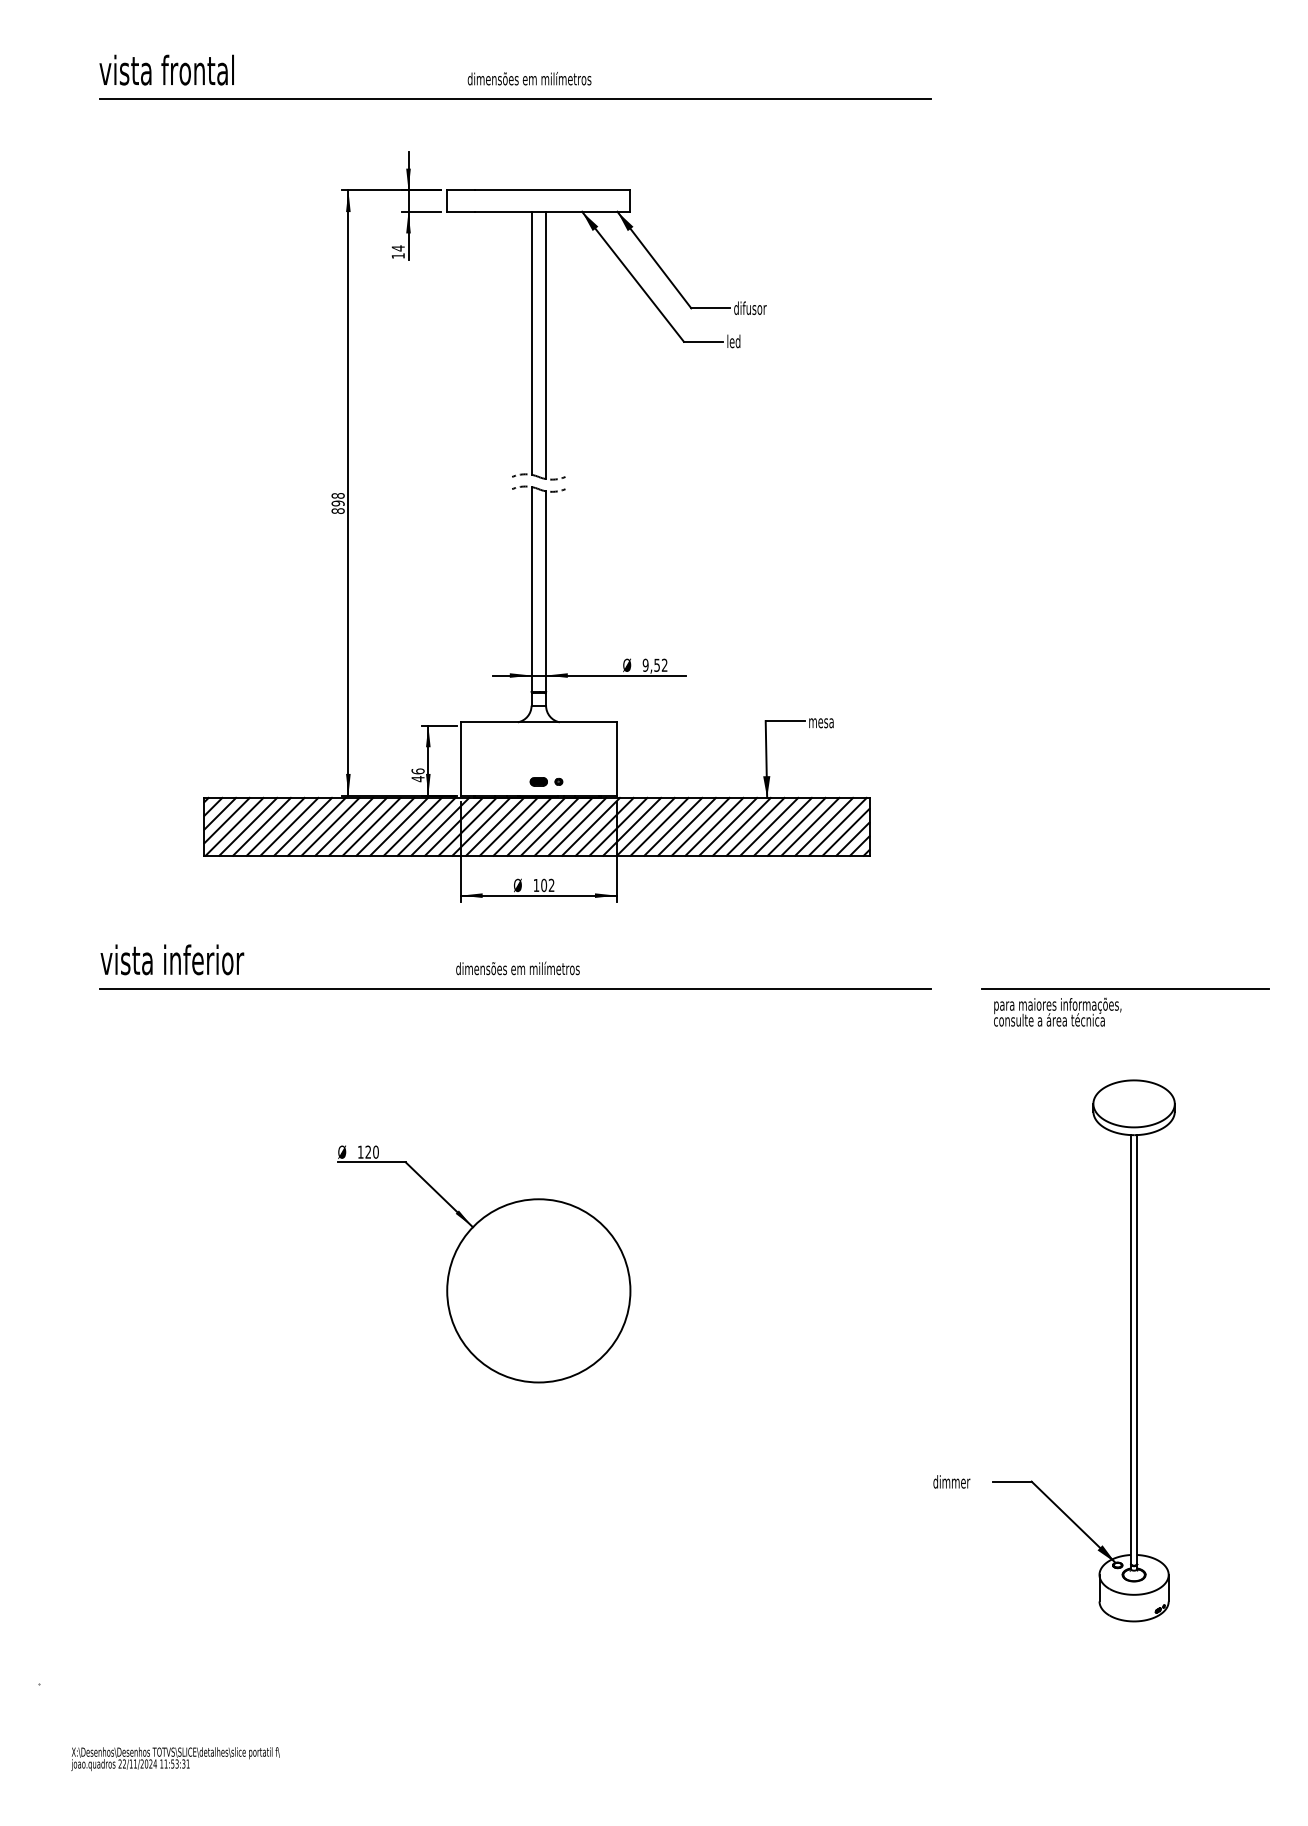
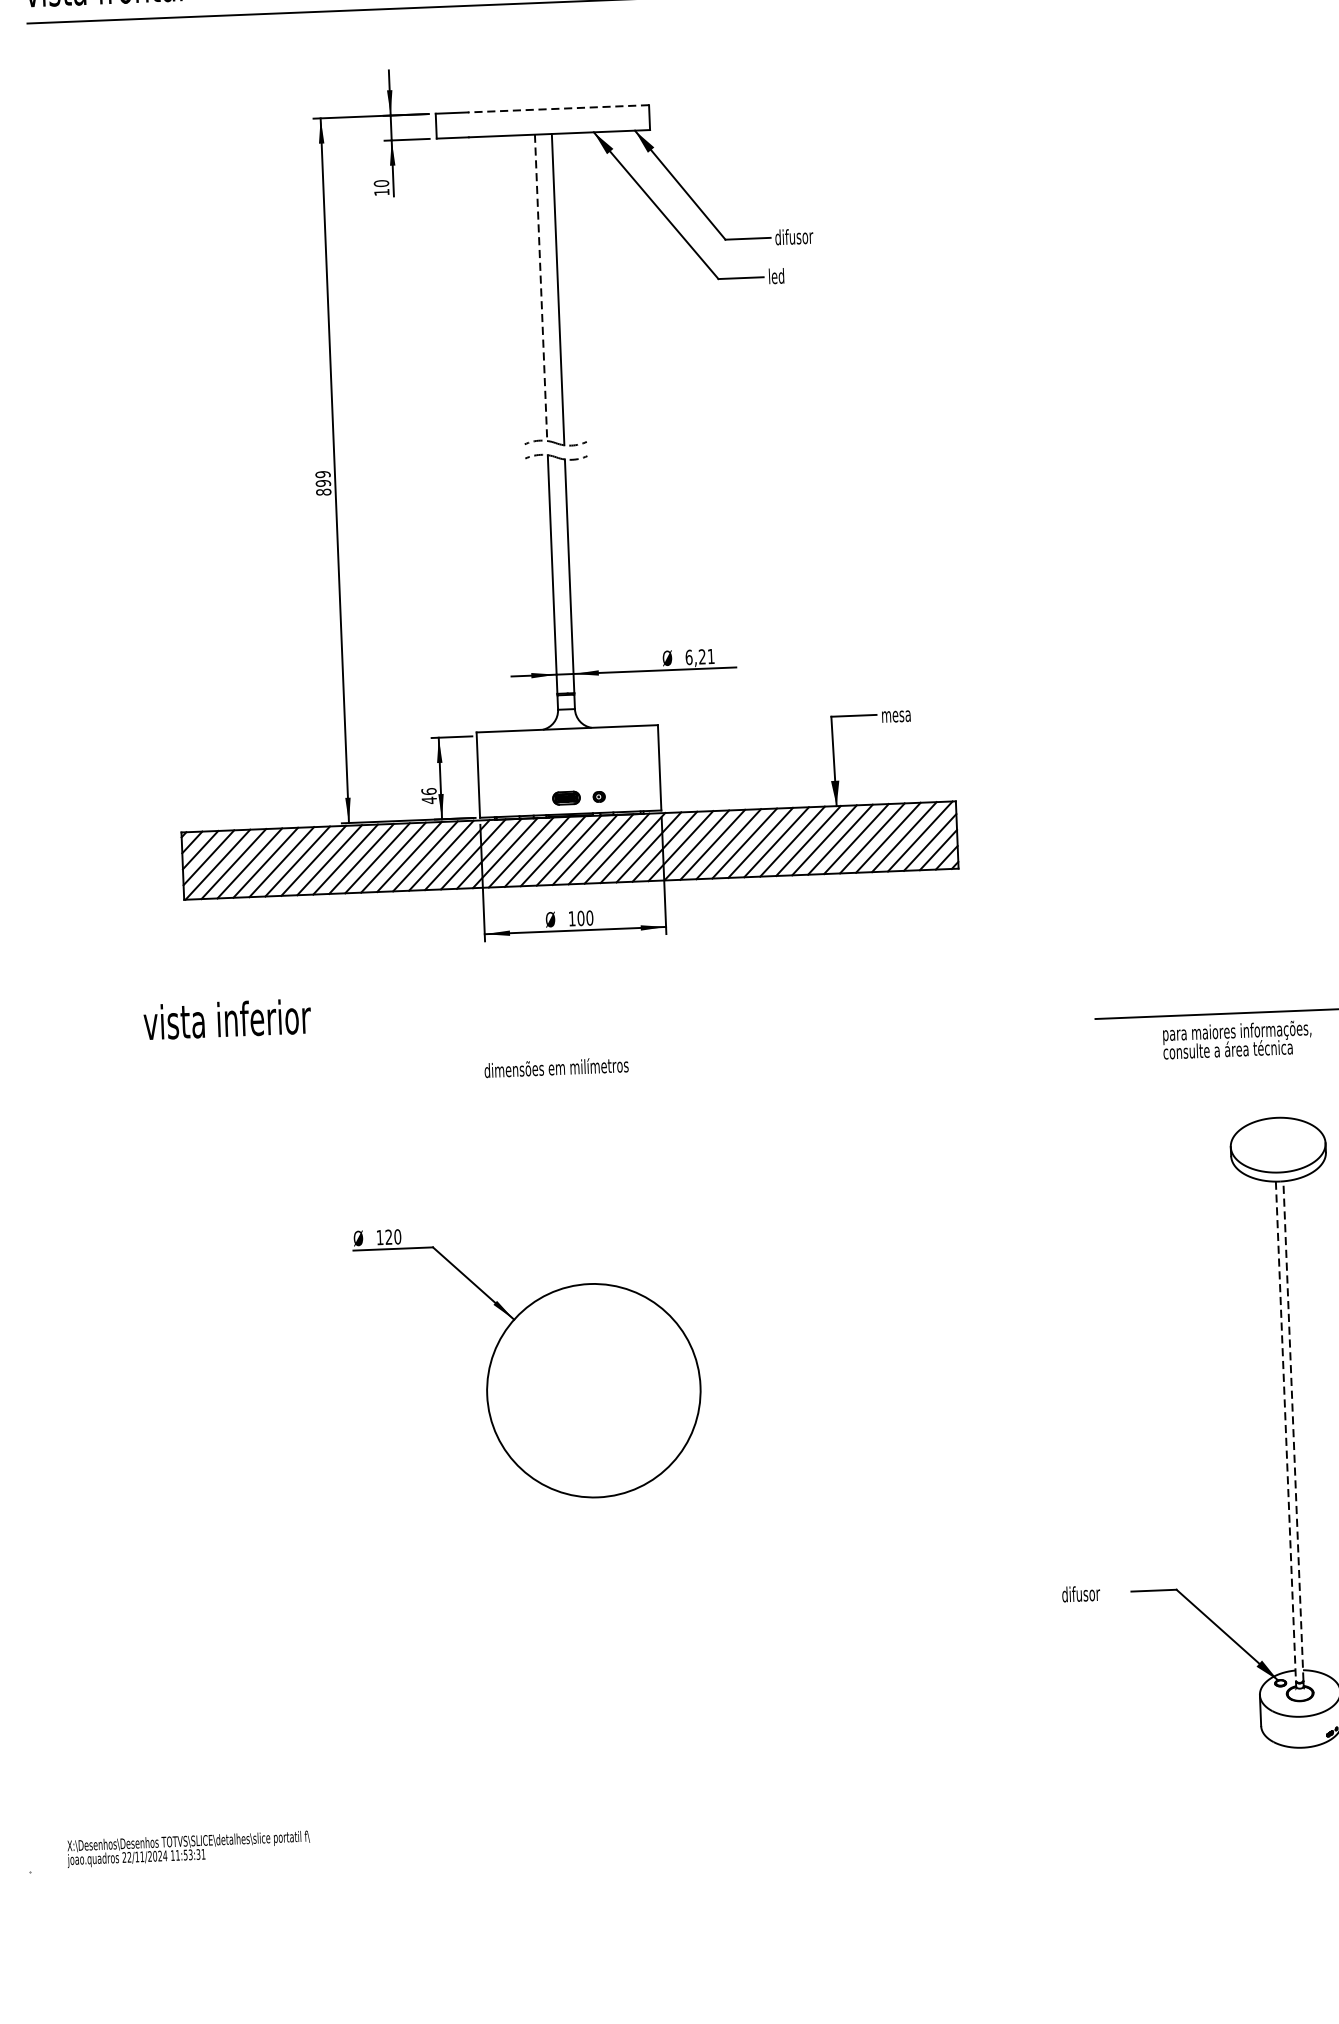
line: (552, 190) -> (558, 108), solid -> dashed
text: (397, 248) -> (380, 183), 14 -> 10
line: (531, 343) -> (541, 288), solid -> dashed
text: (337, 495) -> (322, 474), 898 -> 899
text: (654, 664) -> (699, 656), 9,52 -> 6,21
part: (546, 781) -> (578, 797), size x1.4
text: (551, 885) -> (589, 918), 102 -> 100
text: (172, 959) -> (227, 1018), moved
text: (517, 968) -> (556, 1067), moved
line: (515, 989) -> (552, 1040), removed
text: (1057, 1011) -> (1237, 1039), moved
line: (1137, 1348) -> (1293, 1429), solid -> dashed
line: (1130, 1349) -> (1285, 1431), solid -> dashed
text: (955, 1481) -> (1087, 1593), dimmer -> difusor
text: (175, 1759) -> (188, 1849), moved

